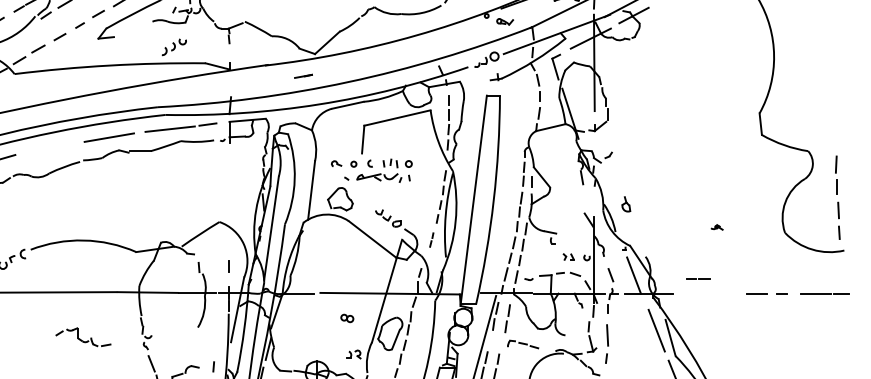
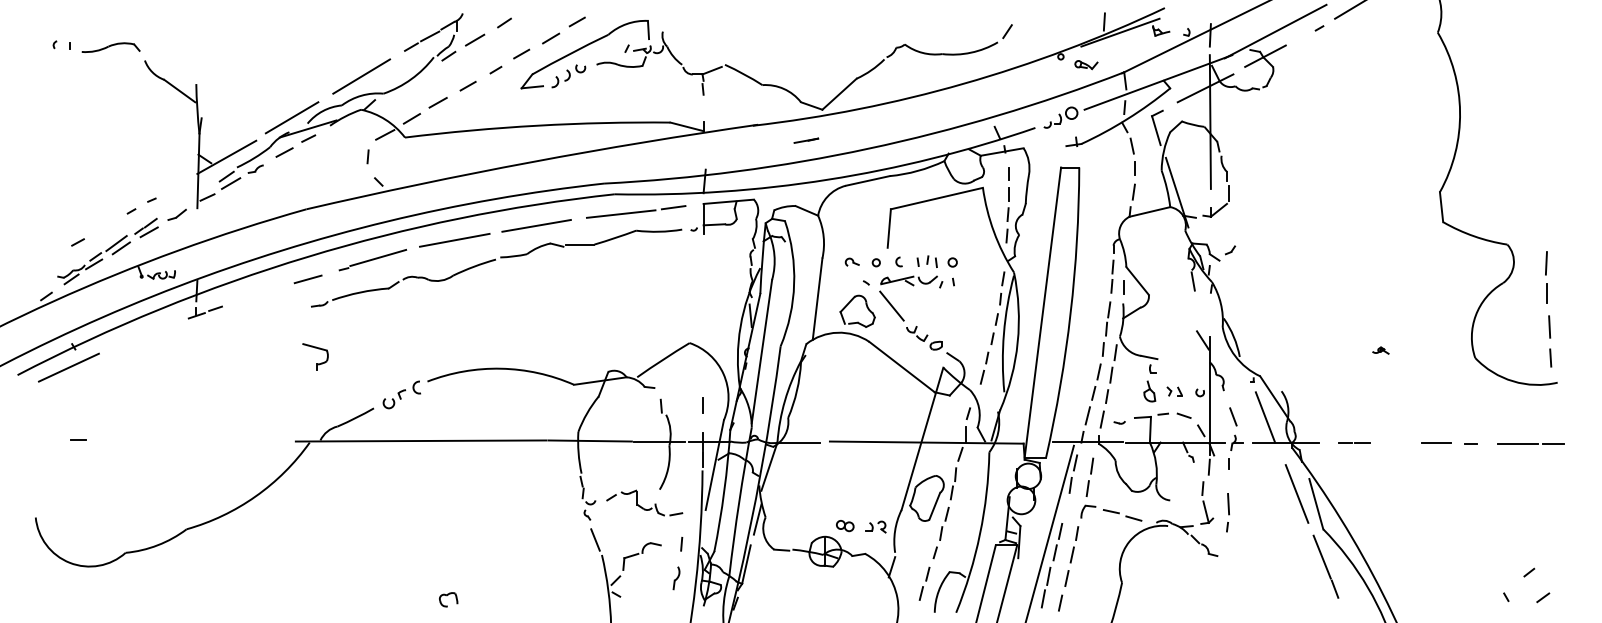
part: (174, 47) -> (568, 76), moved
line: (50, 147) -> (454, 239), added
line: (364, 194) -> (891, 305), added
part: (626, 204) -> (1149, 391), moved
part: (431, 239) -> (984, 367), size x1.67
line: (698, 279) -> (1354, 442), moved
part: (347, 318) -> (845, 526), moved
part: (83, 336) -> (644, 502), moved
part: (523, 344) -> (1111, 512), size x1.43
part: (606, 344) -> (1227, 512), size x0.71

